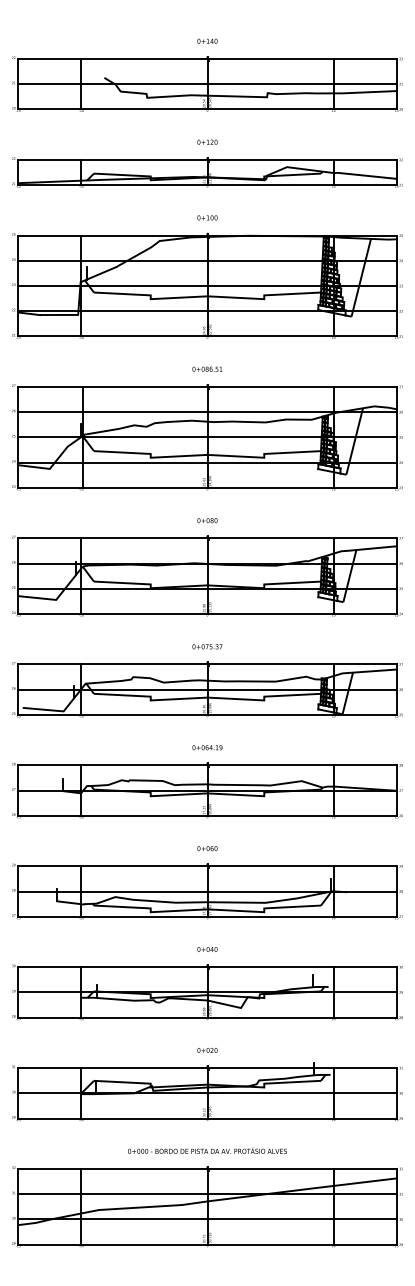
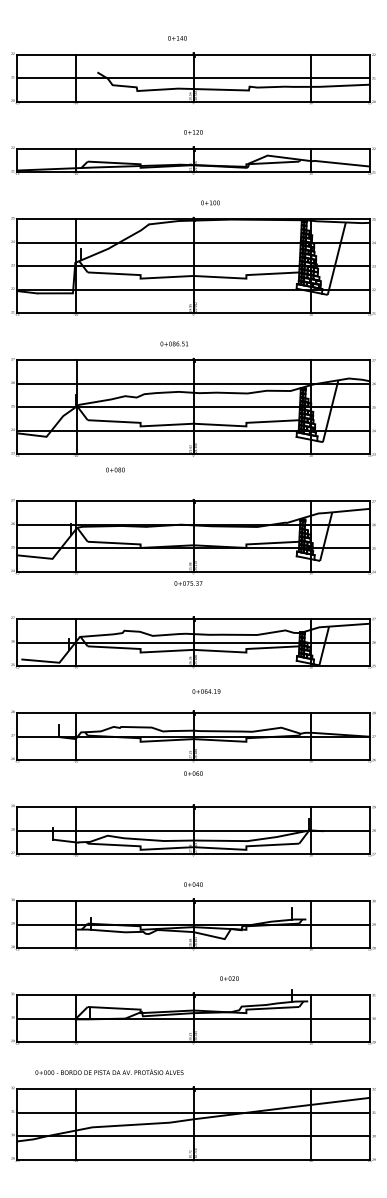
text: (207, 41) -> (177, 38), moved
text: (207, 217) -> (210, 202), moved
text: (207, 368) -> (174, 343), moved
text: (207, 520) -> (115, 469), moved
text: (207, 646) -> (188, 583), moved
text: (207, 747) -> (206, 691), moved
text: (207, 848) -> (193, 773), moved
text: (207, 1050) -> (229, 978), moved
text: (207, 1150) -> (109, 1071), moved

